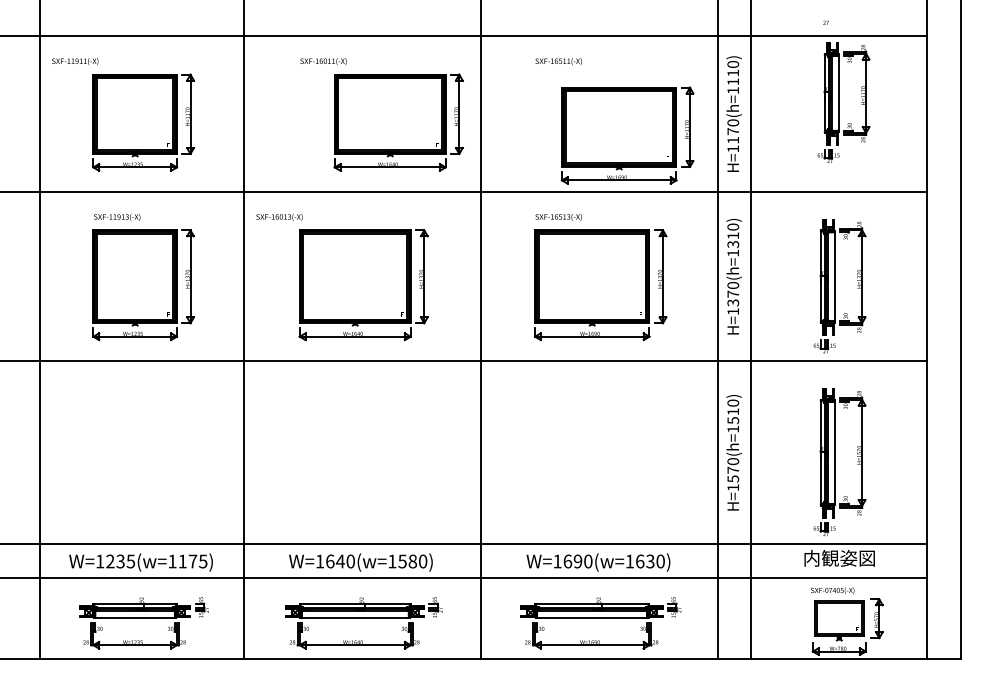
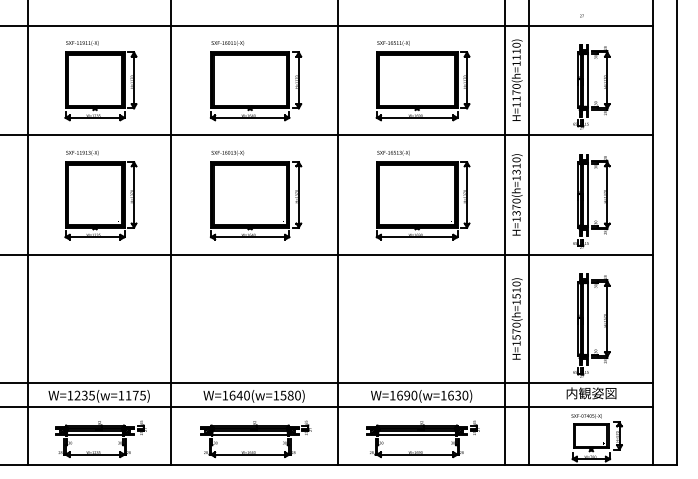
text: (75, 61) -> (82, 43), moved
part: (843, 102) -> (591, 86), moved
part: (398, 122) -> (255, 86), moved
part: (627, 135) -> (423, 86), moved
text: (279, 217) -> (227, 153), moved

